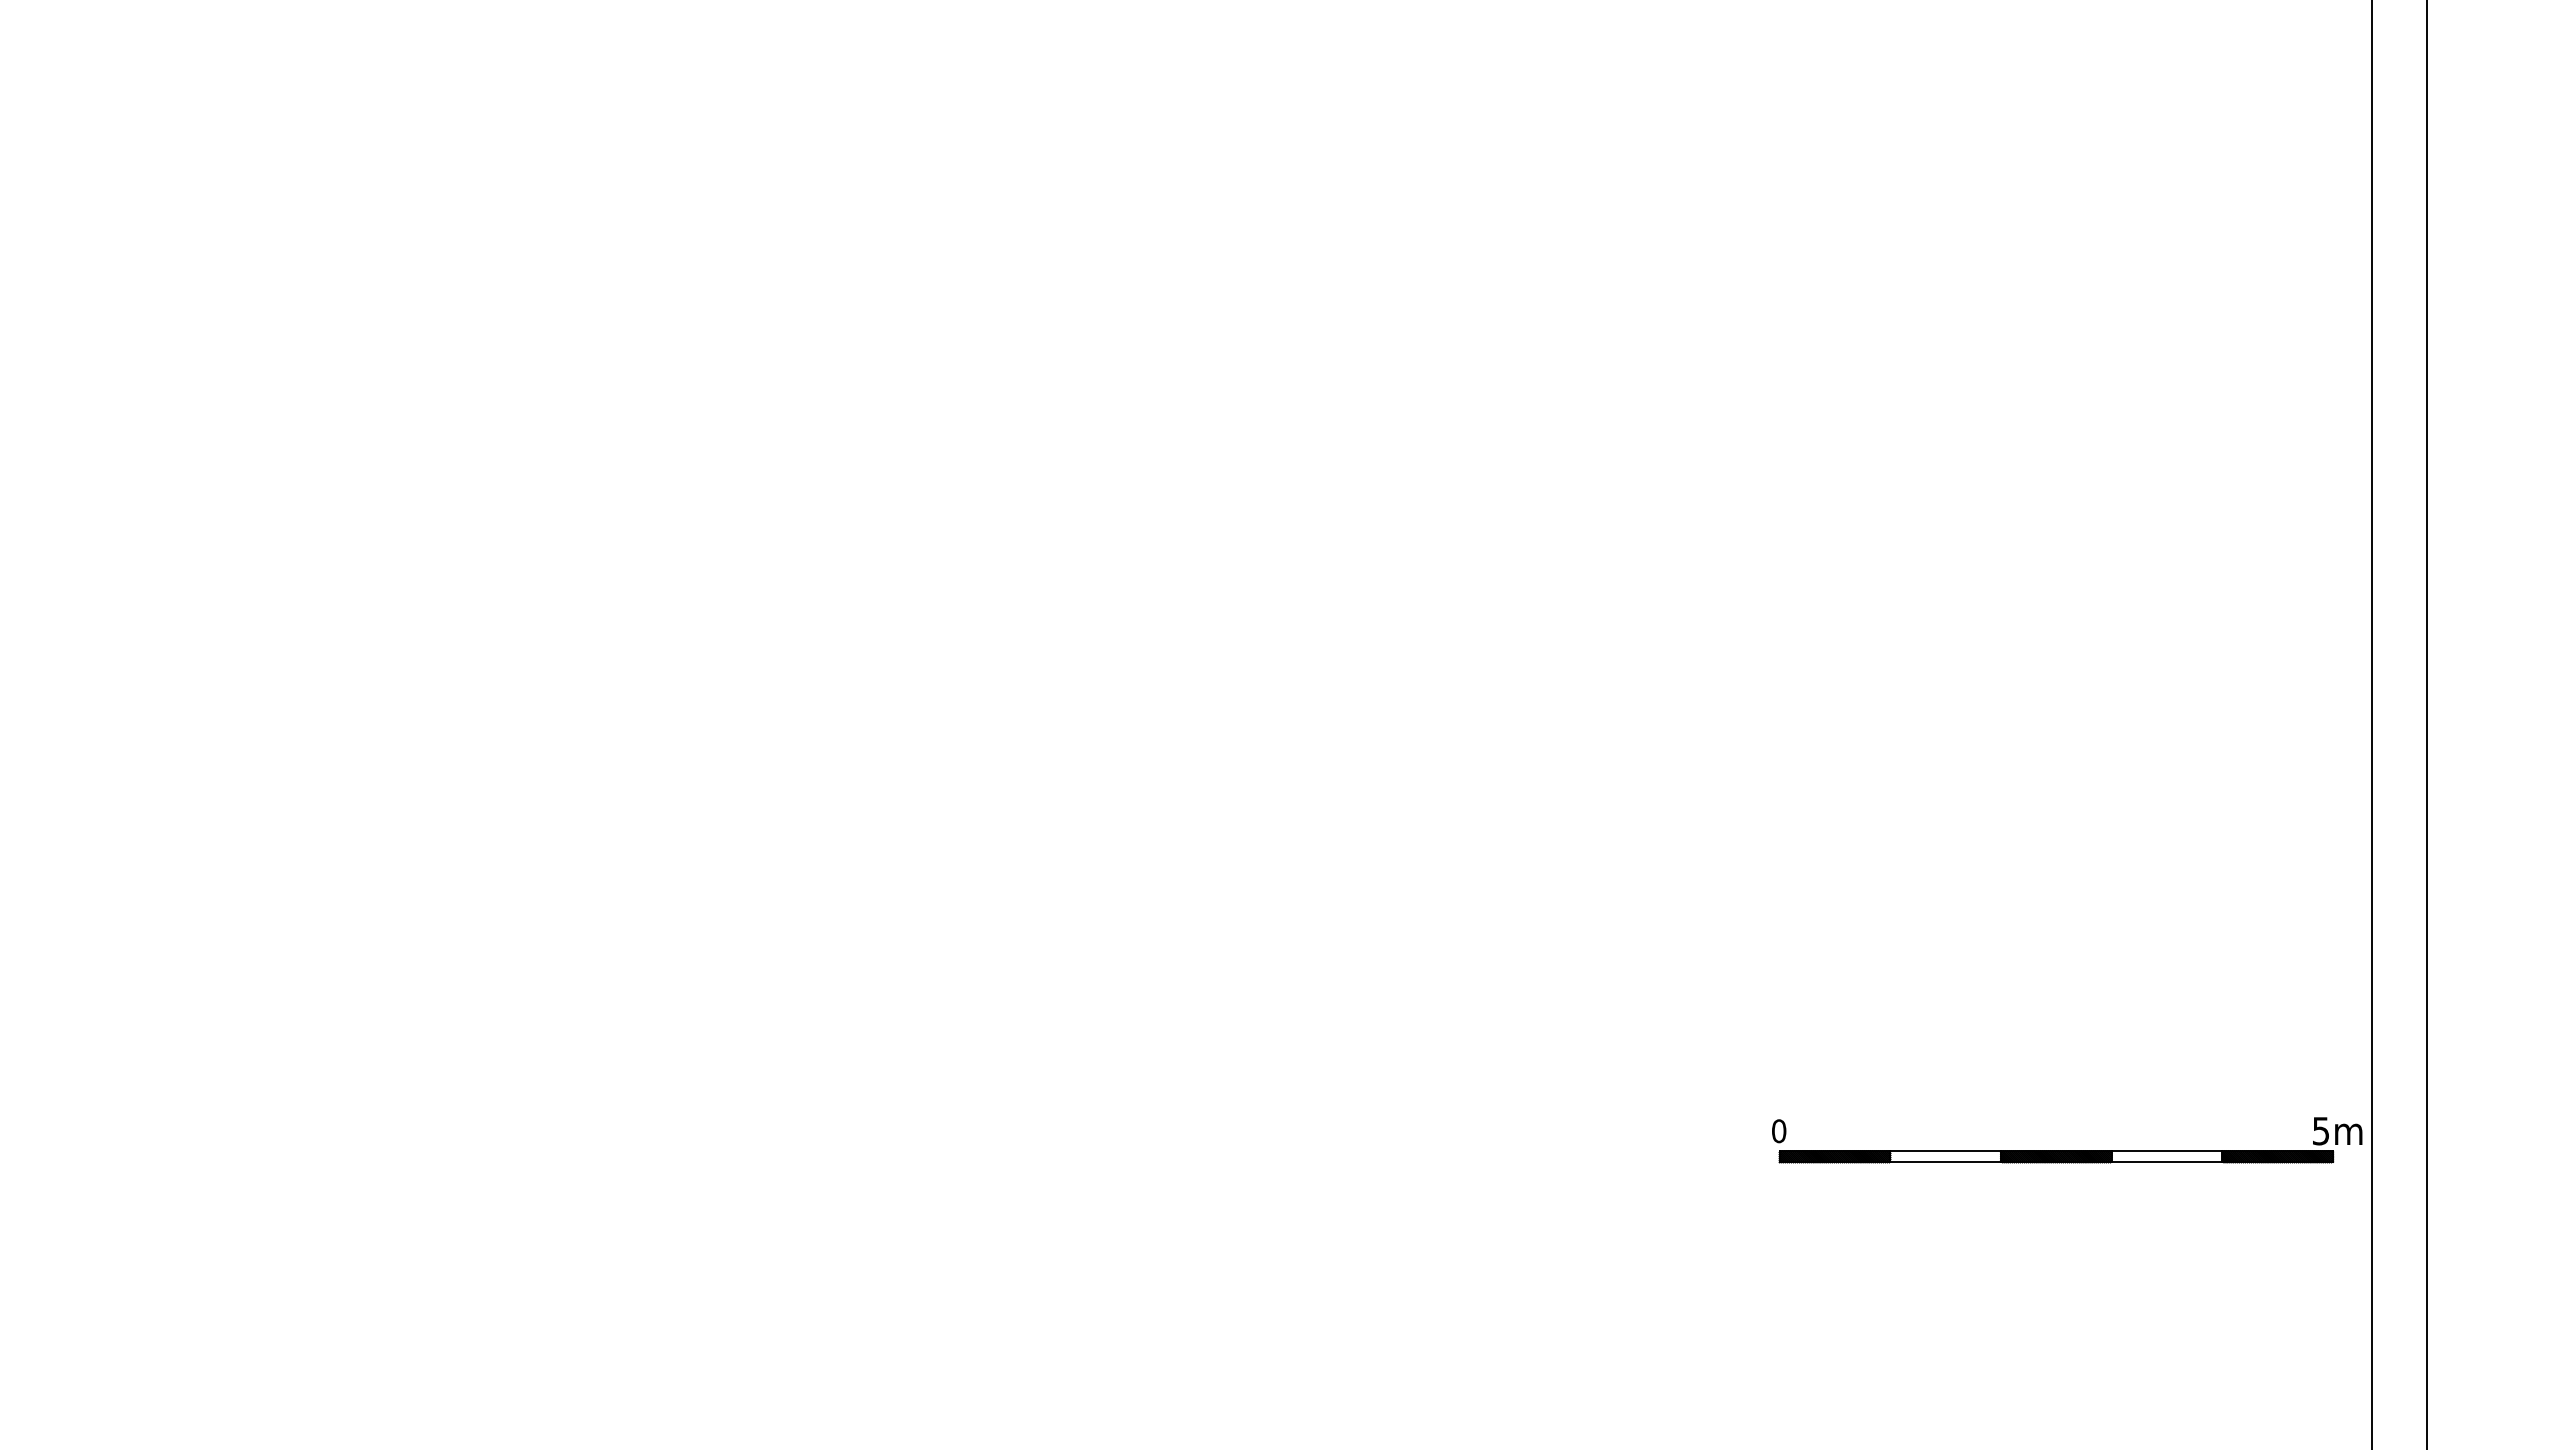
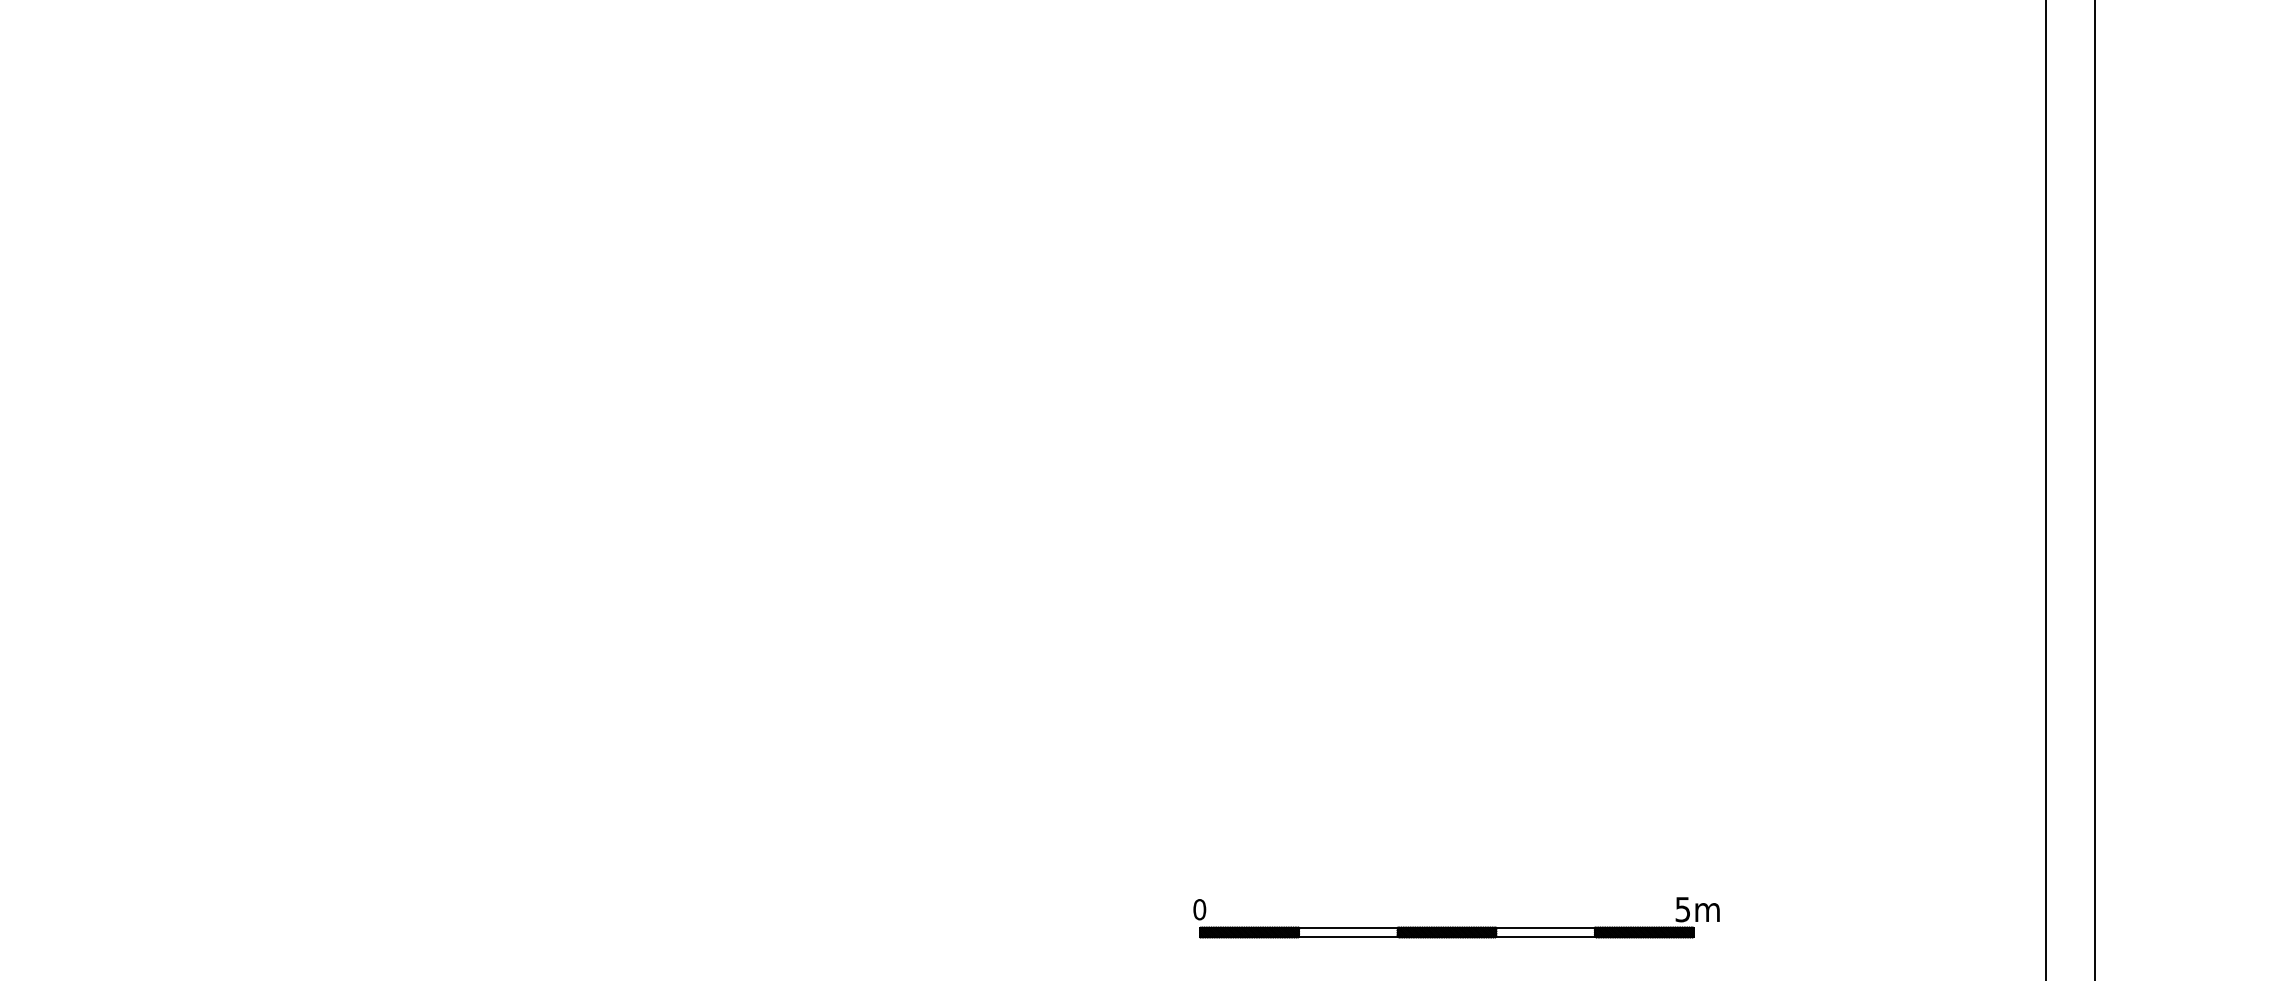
part: (2067, 1150) -> (1456, 926), moved

